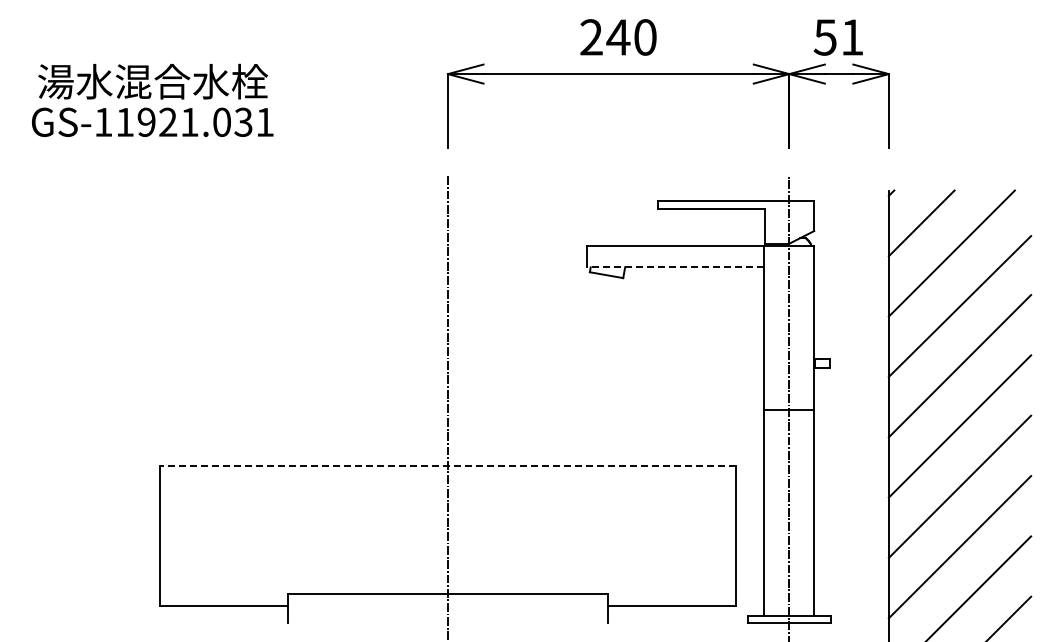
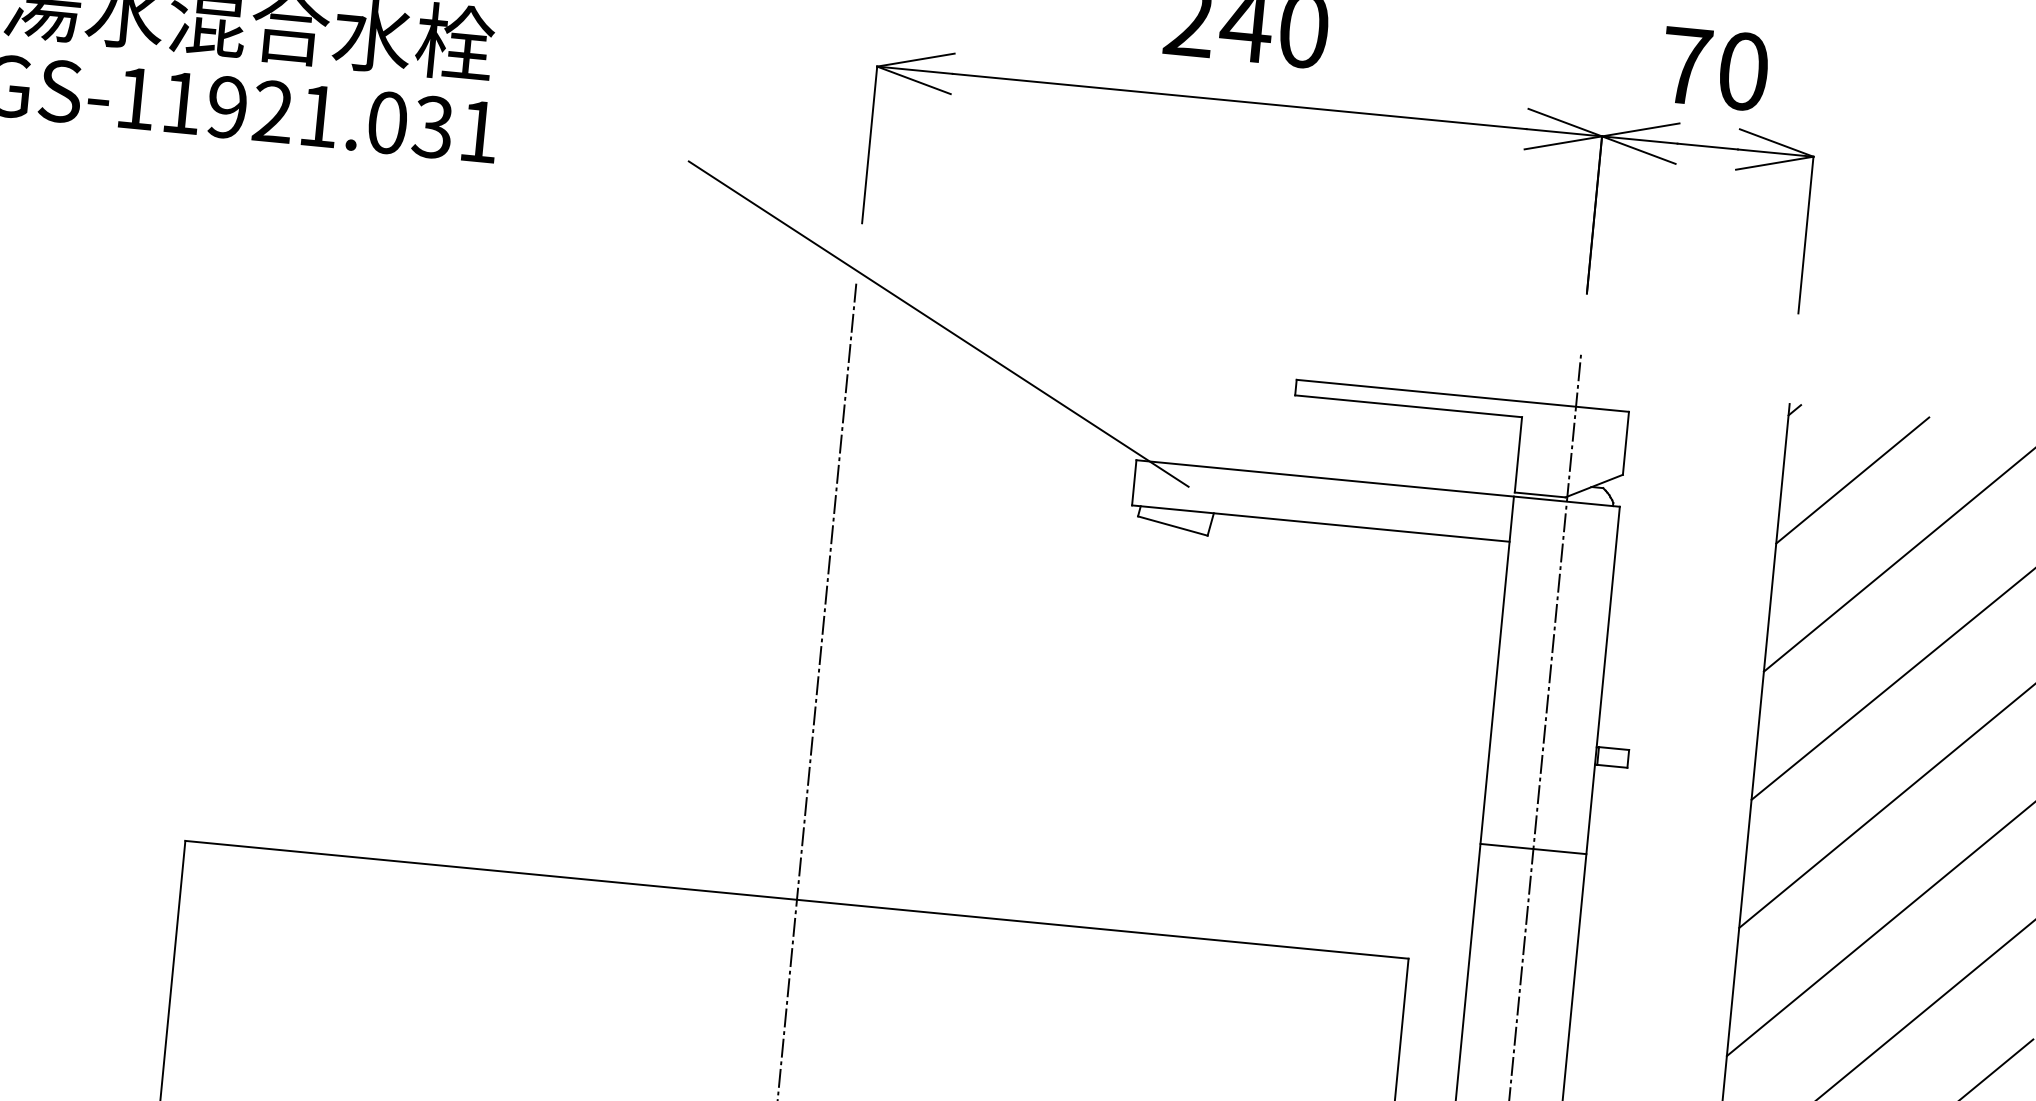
text: (838, 37) -> (1713, 68), 51 -> 70
line: (488, 191) -> (939, 324), added
line: (675, 267) -> (1320, 523), dashed -> solid
line: (447, 466) -> (795, 899), dashed -> solid

